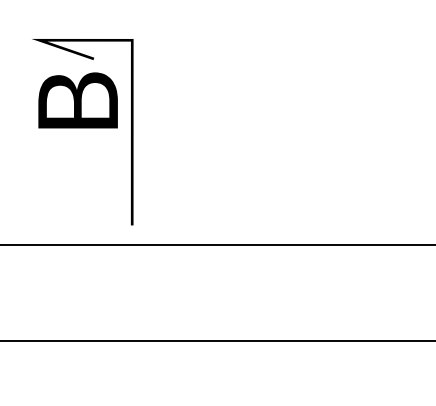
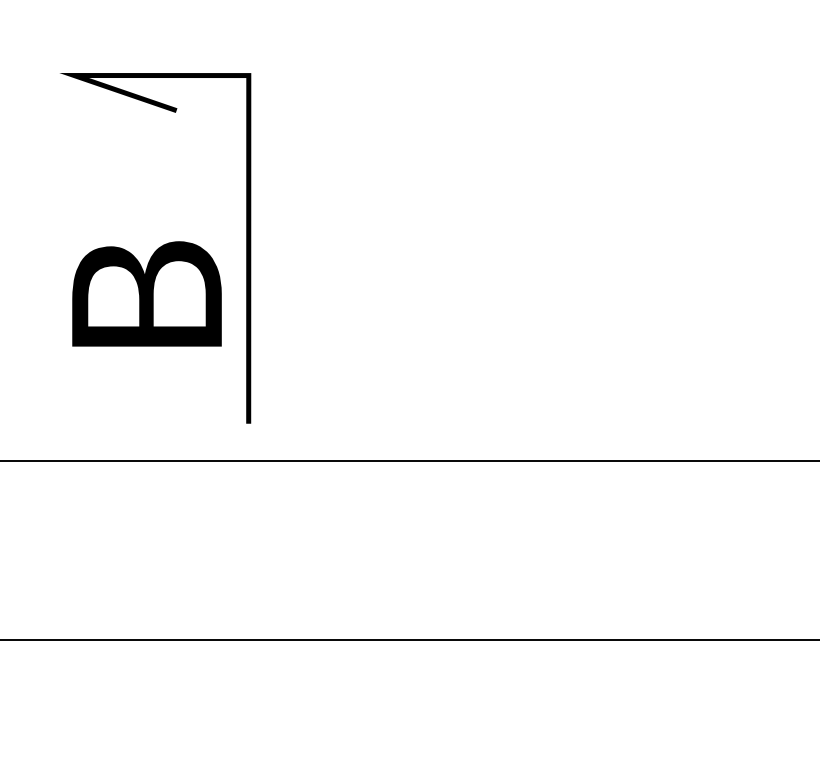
text: (77, 100) -> (145, 294), moved

